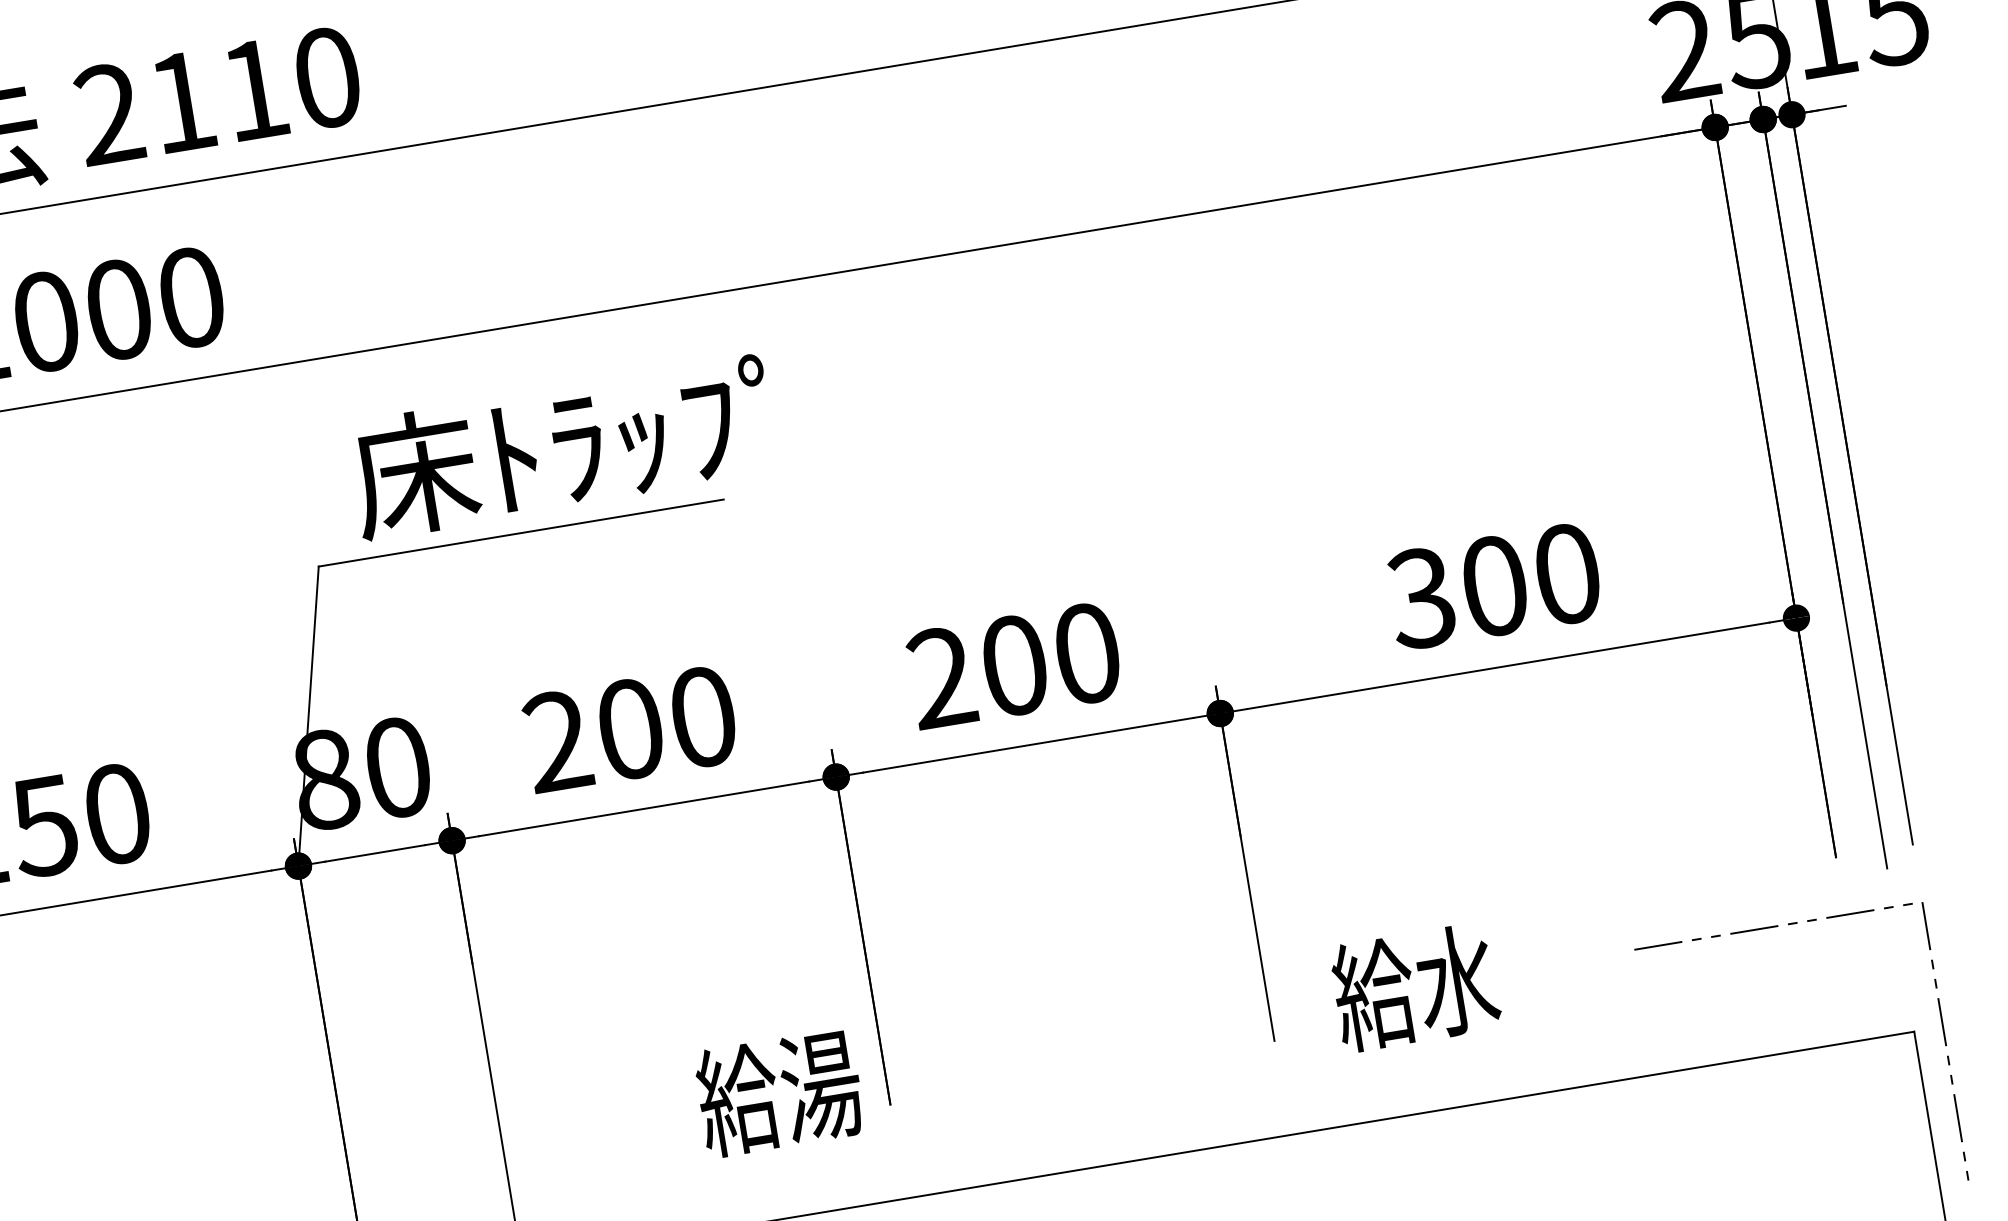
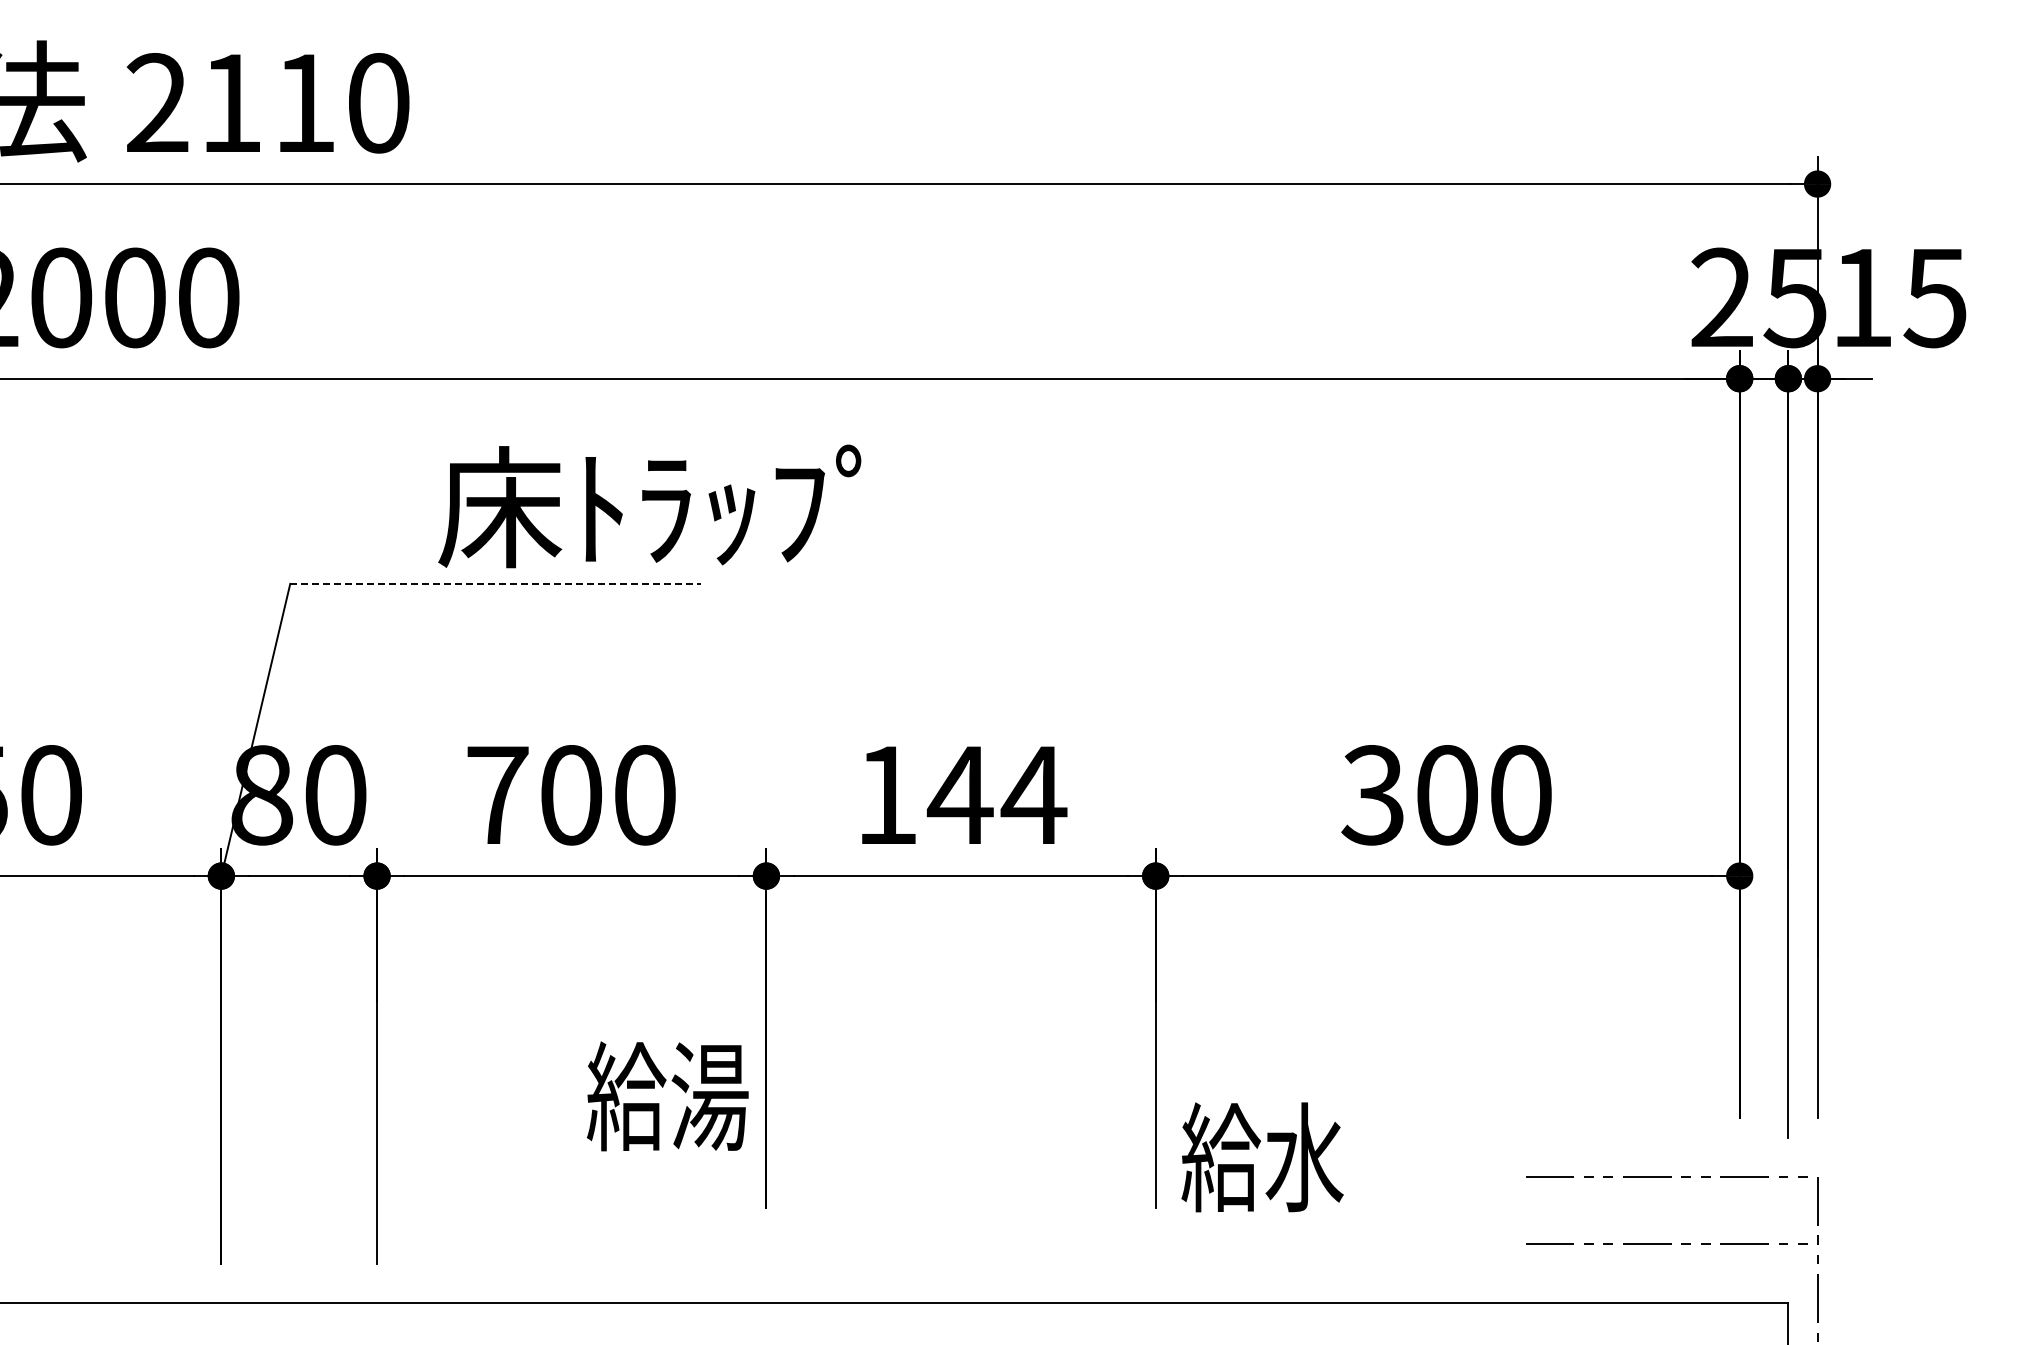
text: (561, 447) -> (649, 506), moved
line: (522, 532) -> (496, 583), solid -> dashed
text: (1015, 665) -> (961, 795), 200 -> 144
text: (557, 740) -> (497, 794), 200 -> 700
text: (1415, 987) -> (1262, 1157), moved
line: (1784, 992) -> (1666, 1243), added
text: (779, 1093) -> (667, 1096), moved

